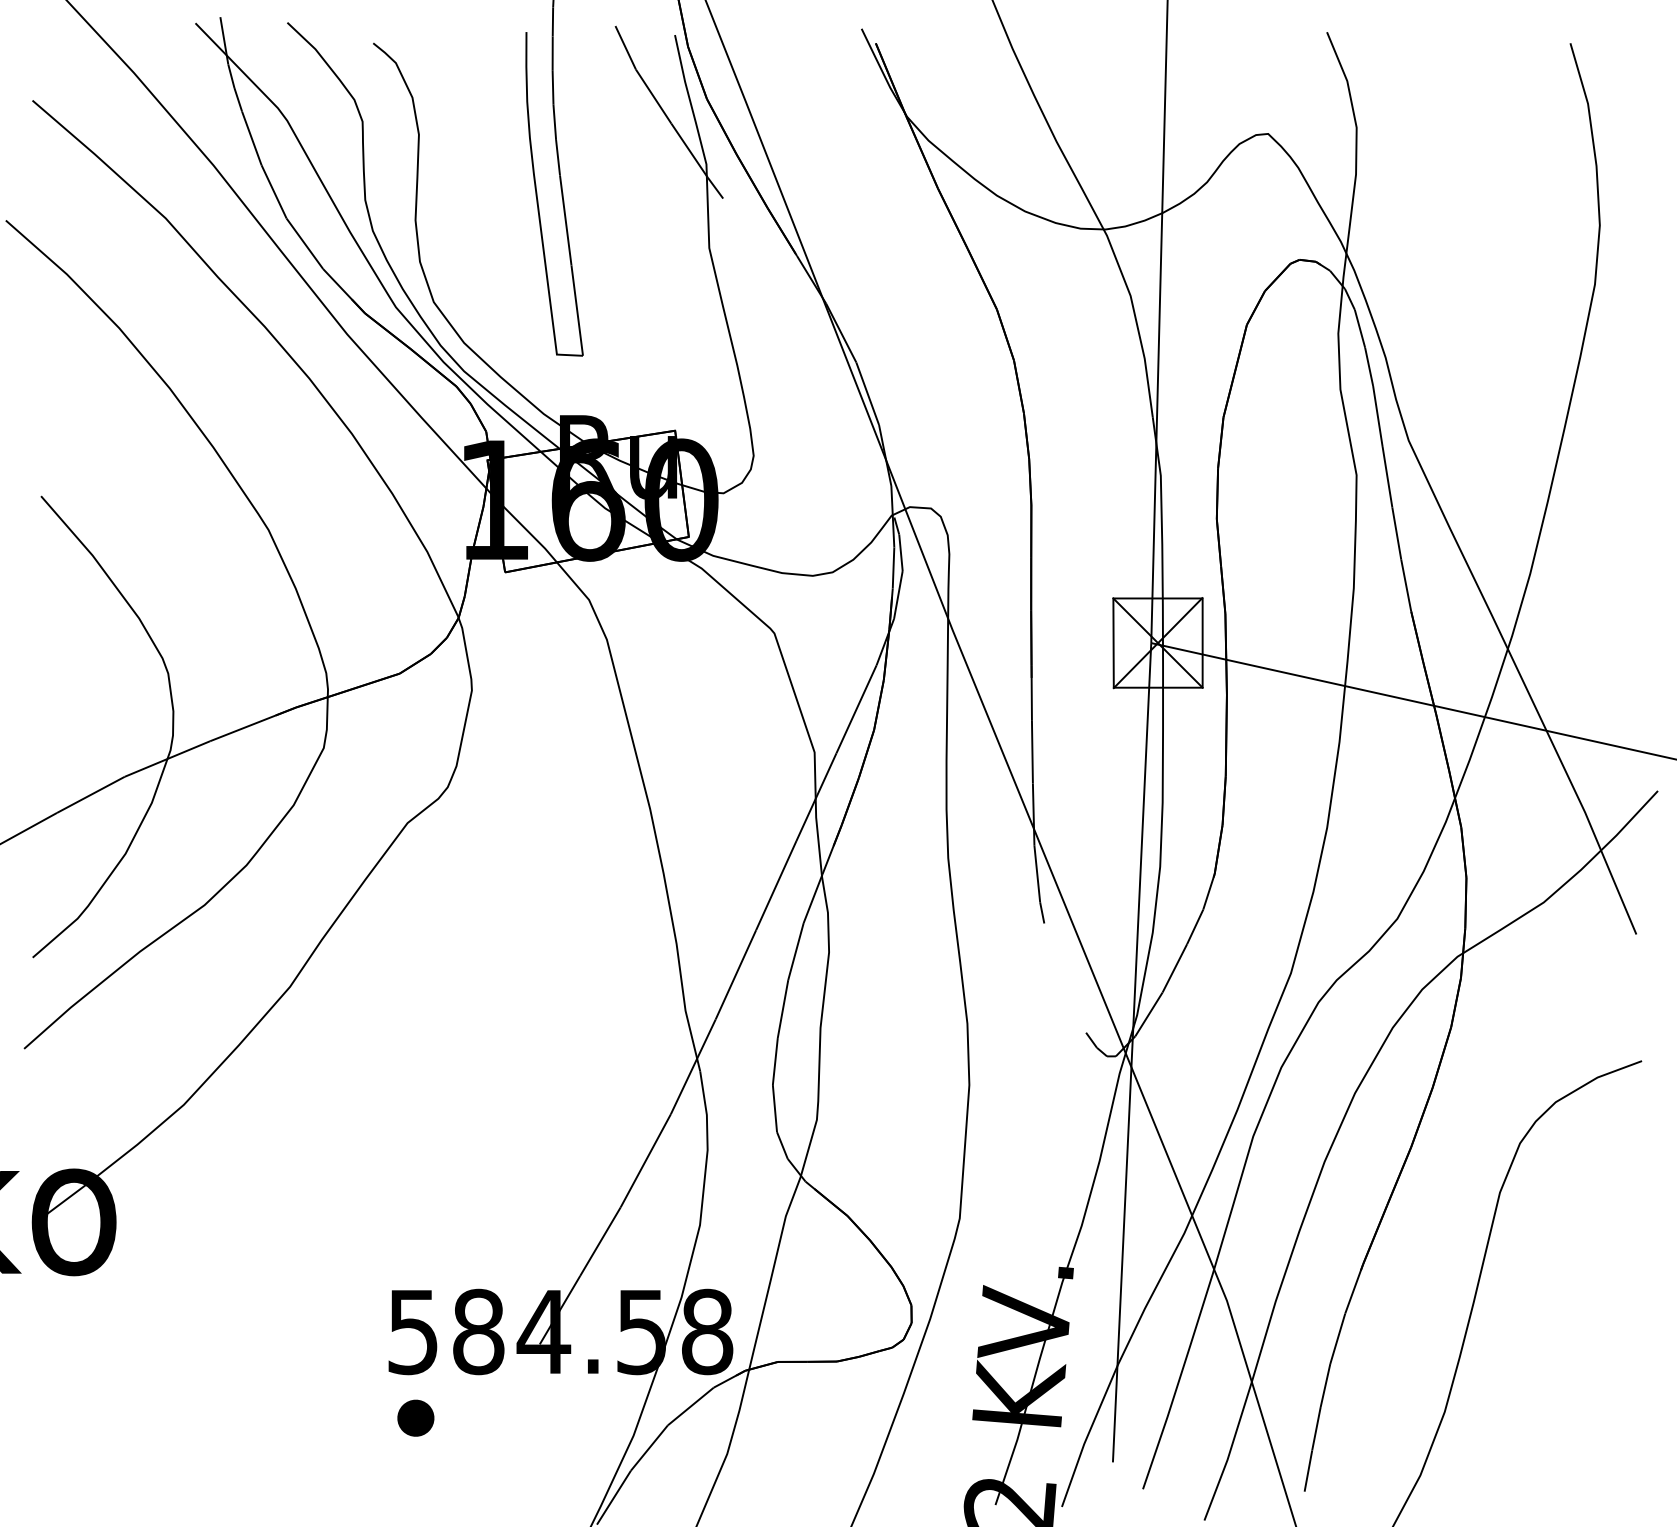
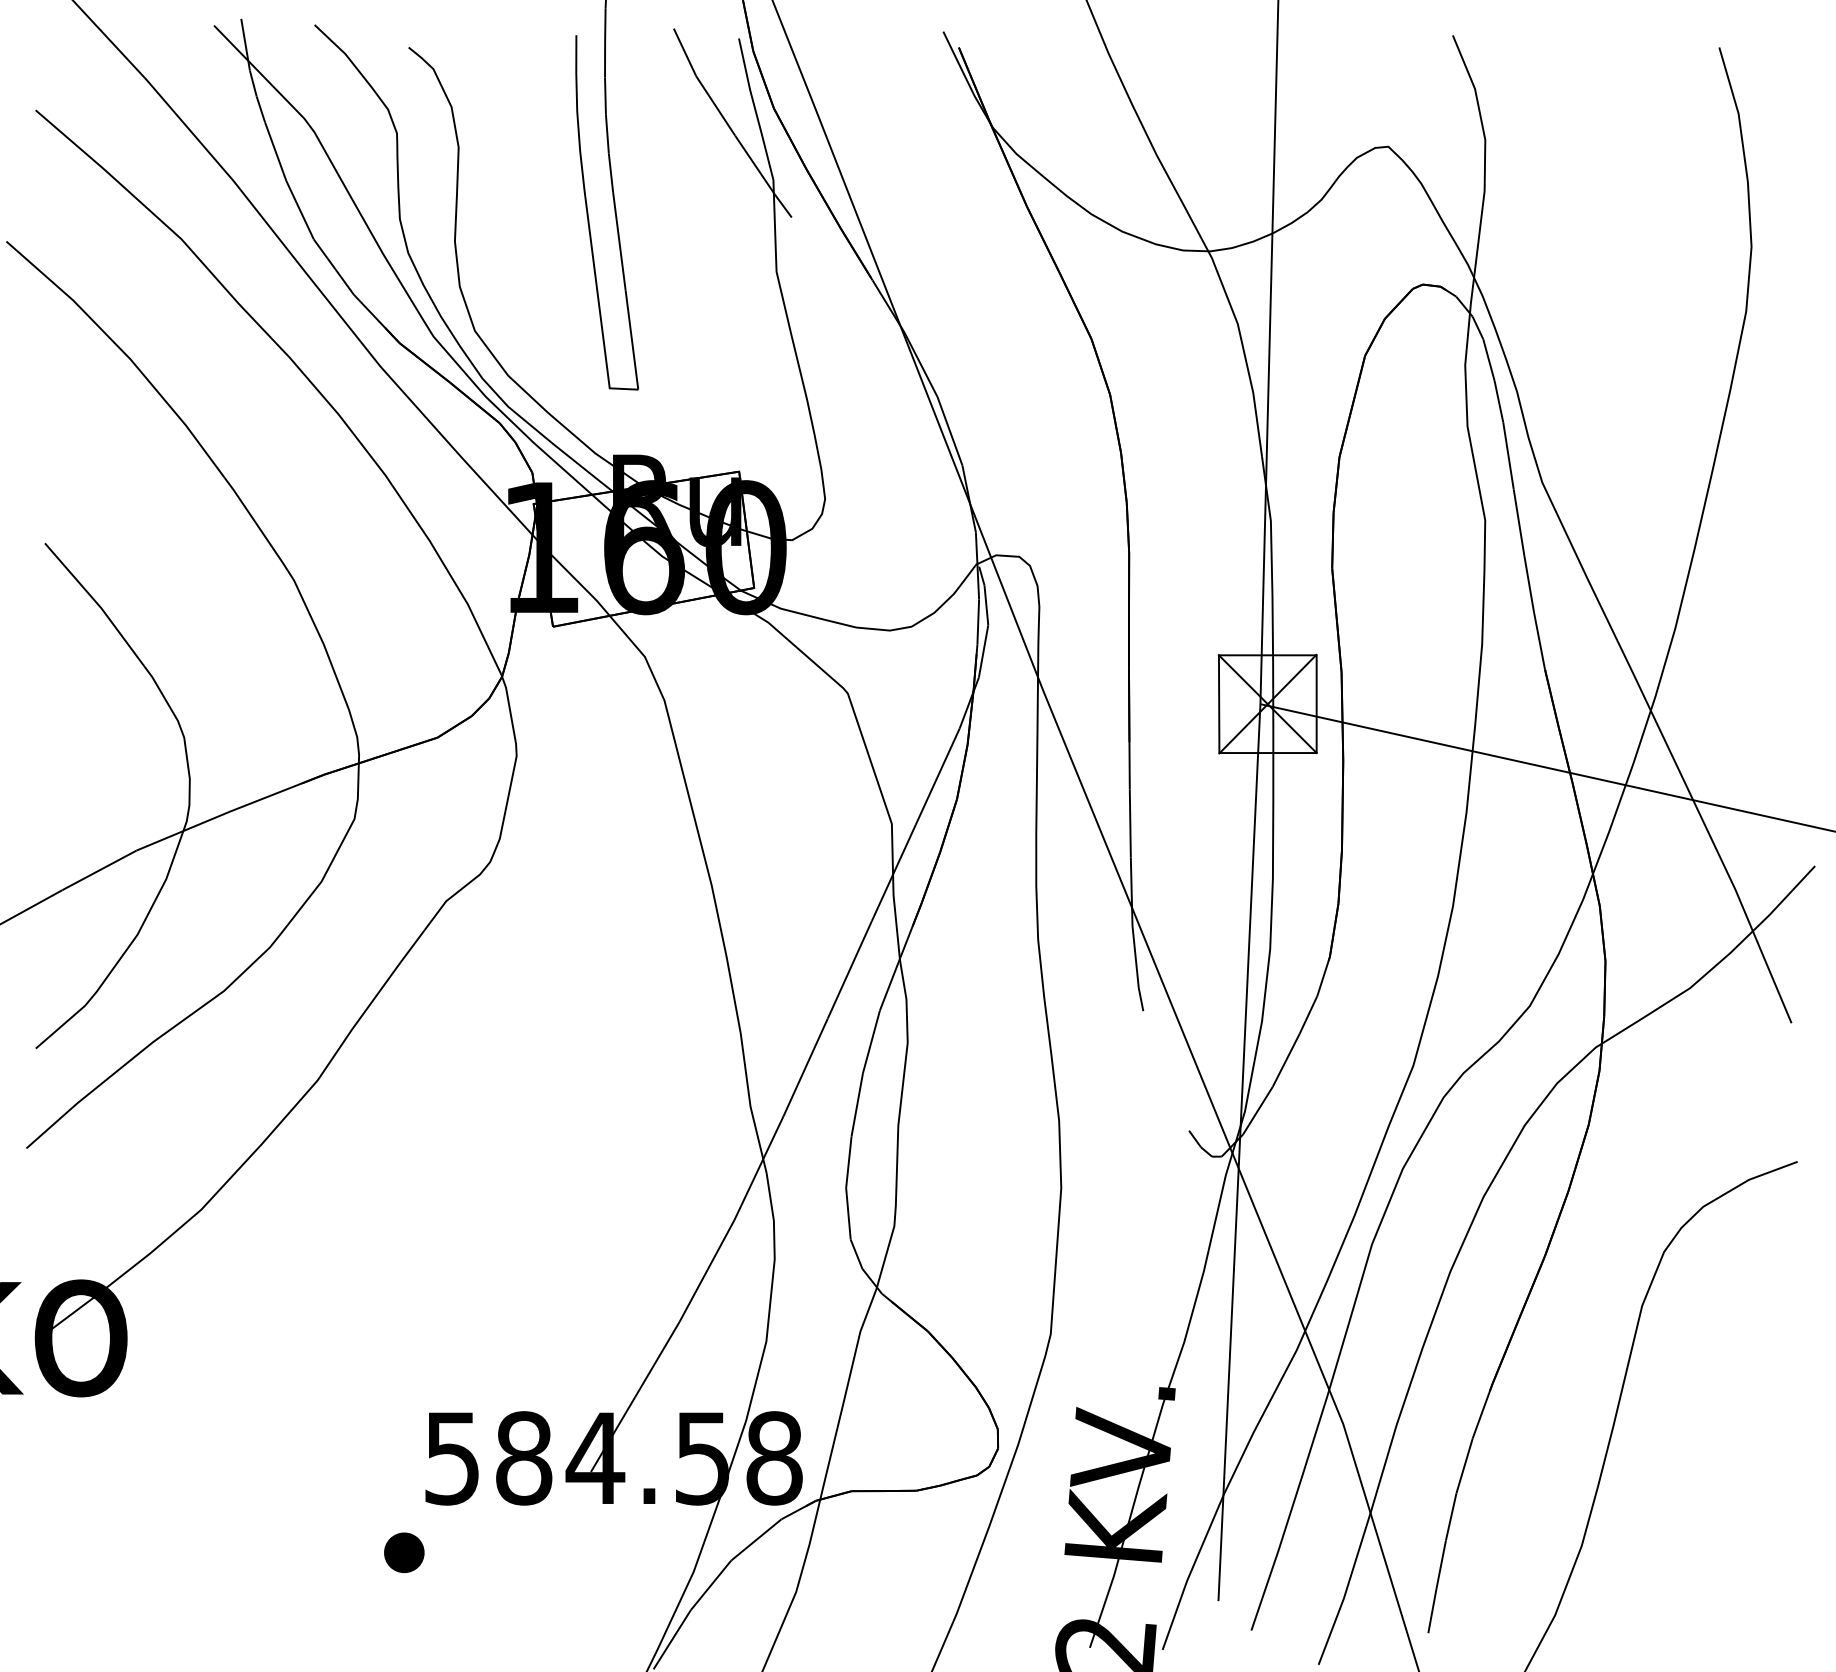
part: (416, 1417) -> (404, 1552), moved

